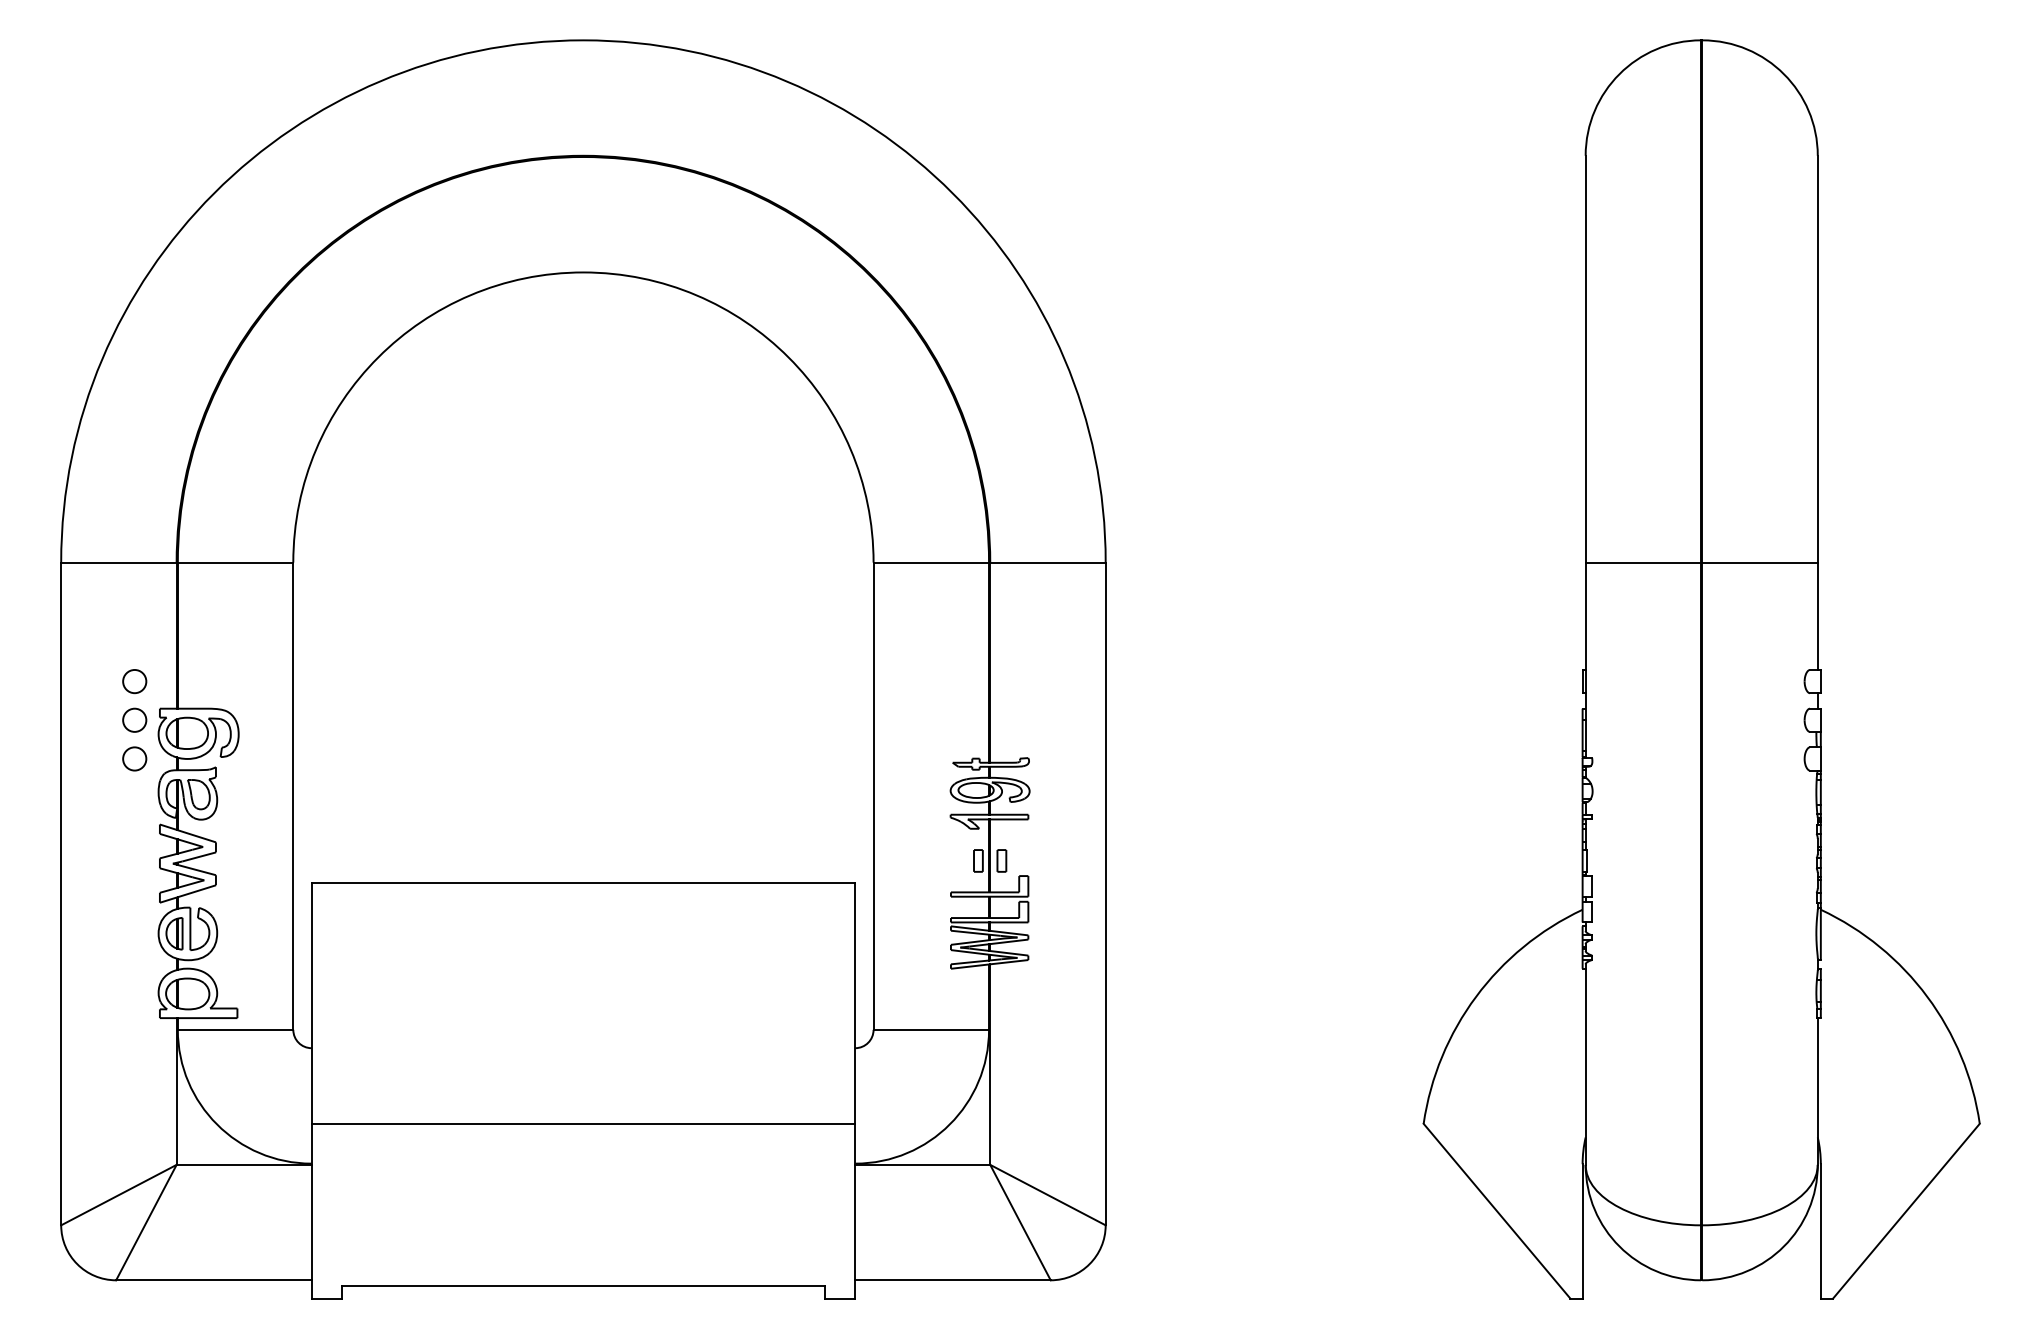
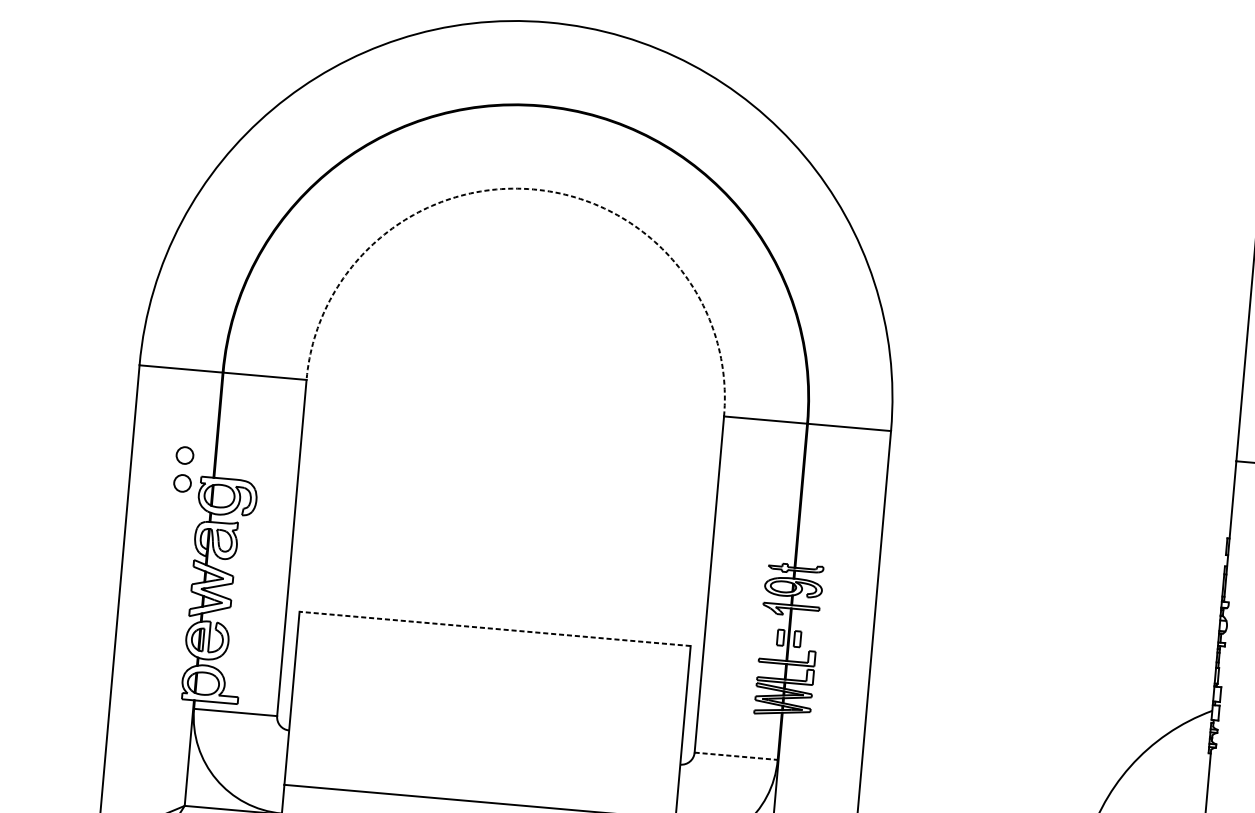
arc: (583, 272) -> (533, 189), solid -> dashed
circle: (134, 758) -> (179, 510), removed
line: (583, 883) -> (495, 629), solid -> dashed
line: (931, 1029) -> (736, 756), solid -> dashed

